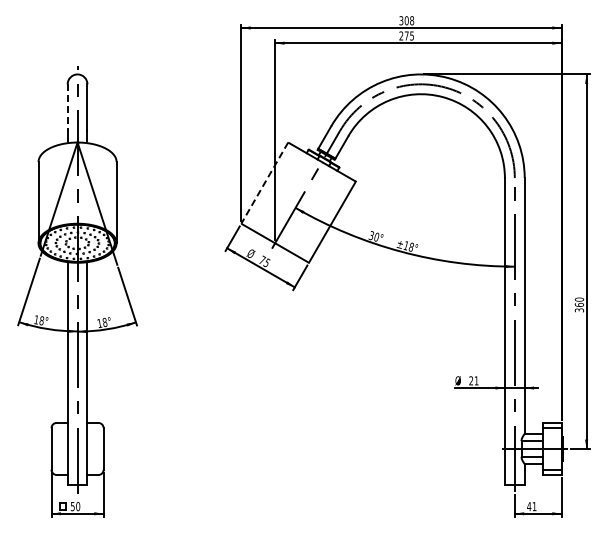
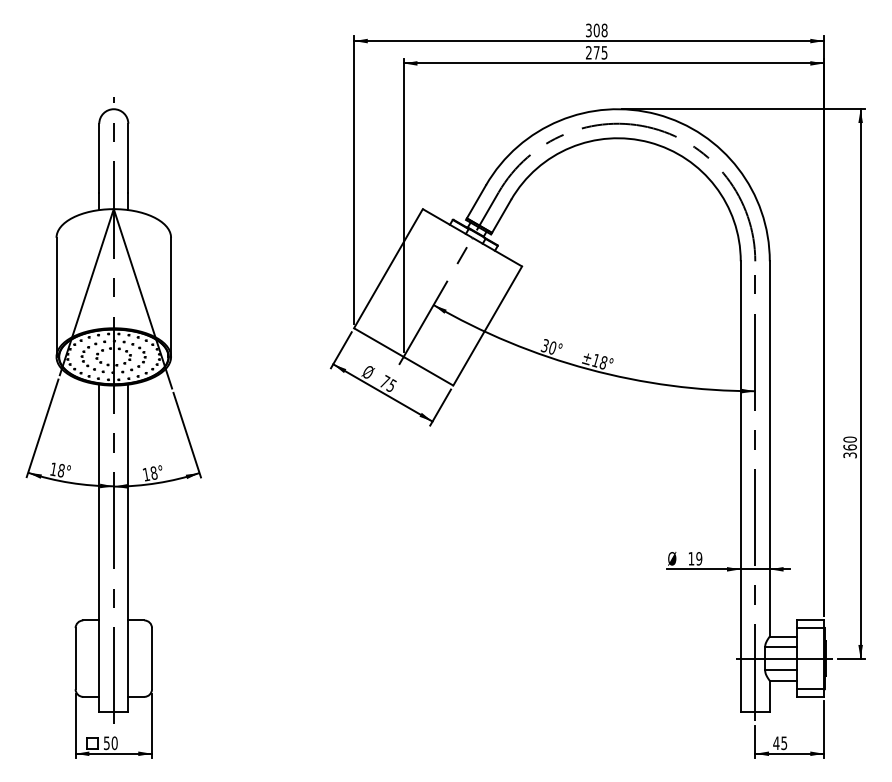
line: (67, 108) -> (99, 159), dashed -> solid
line: (264, 183) -> (388, 269), dashed -> solid
text: (473, 380) -> (694, 558), 21 -> 19
text: (534, 506) -> (784, 743), 41 -> 45

